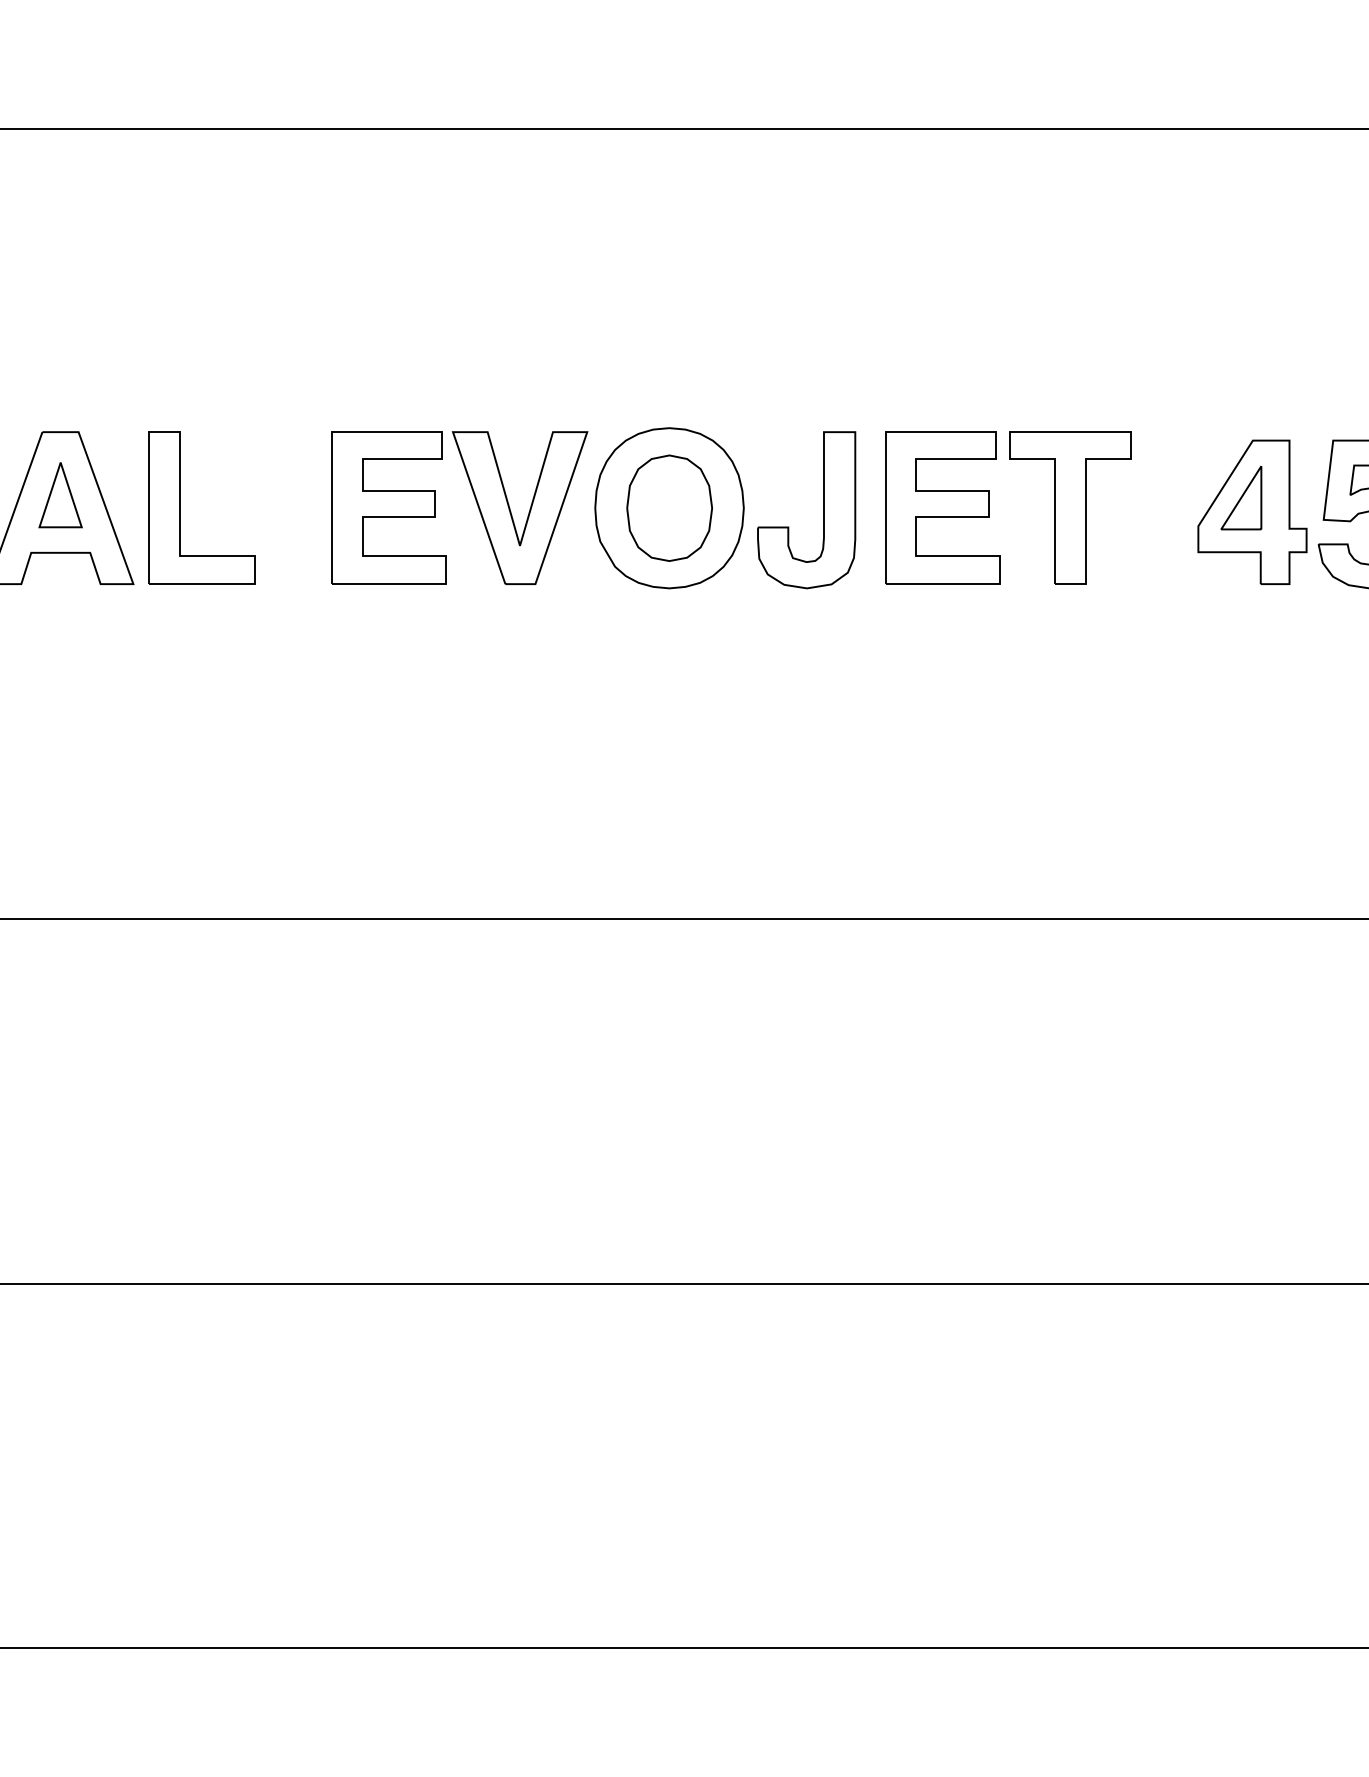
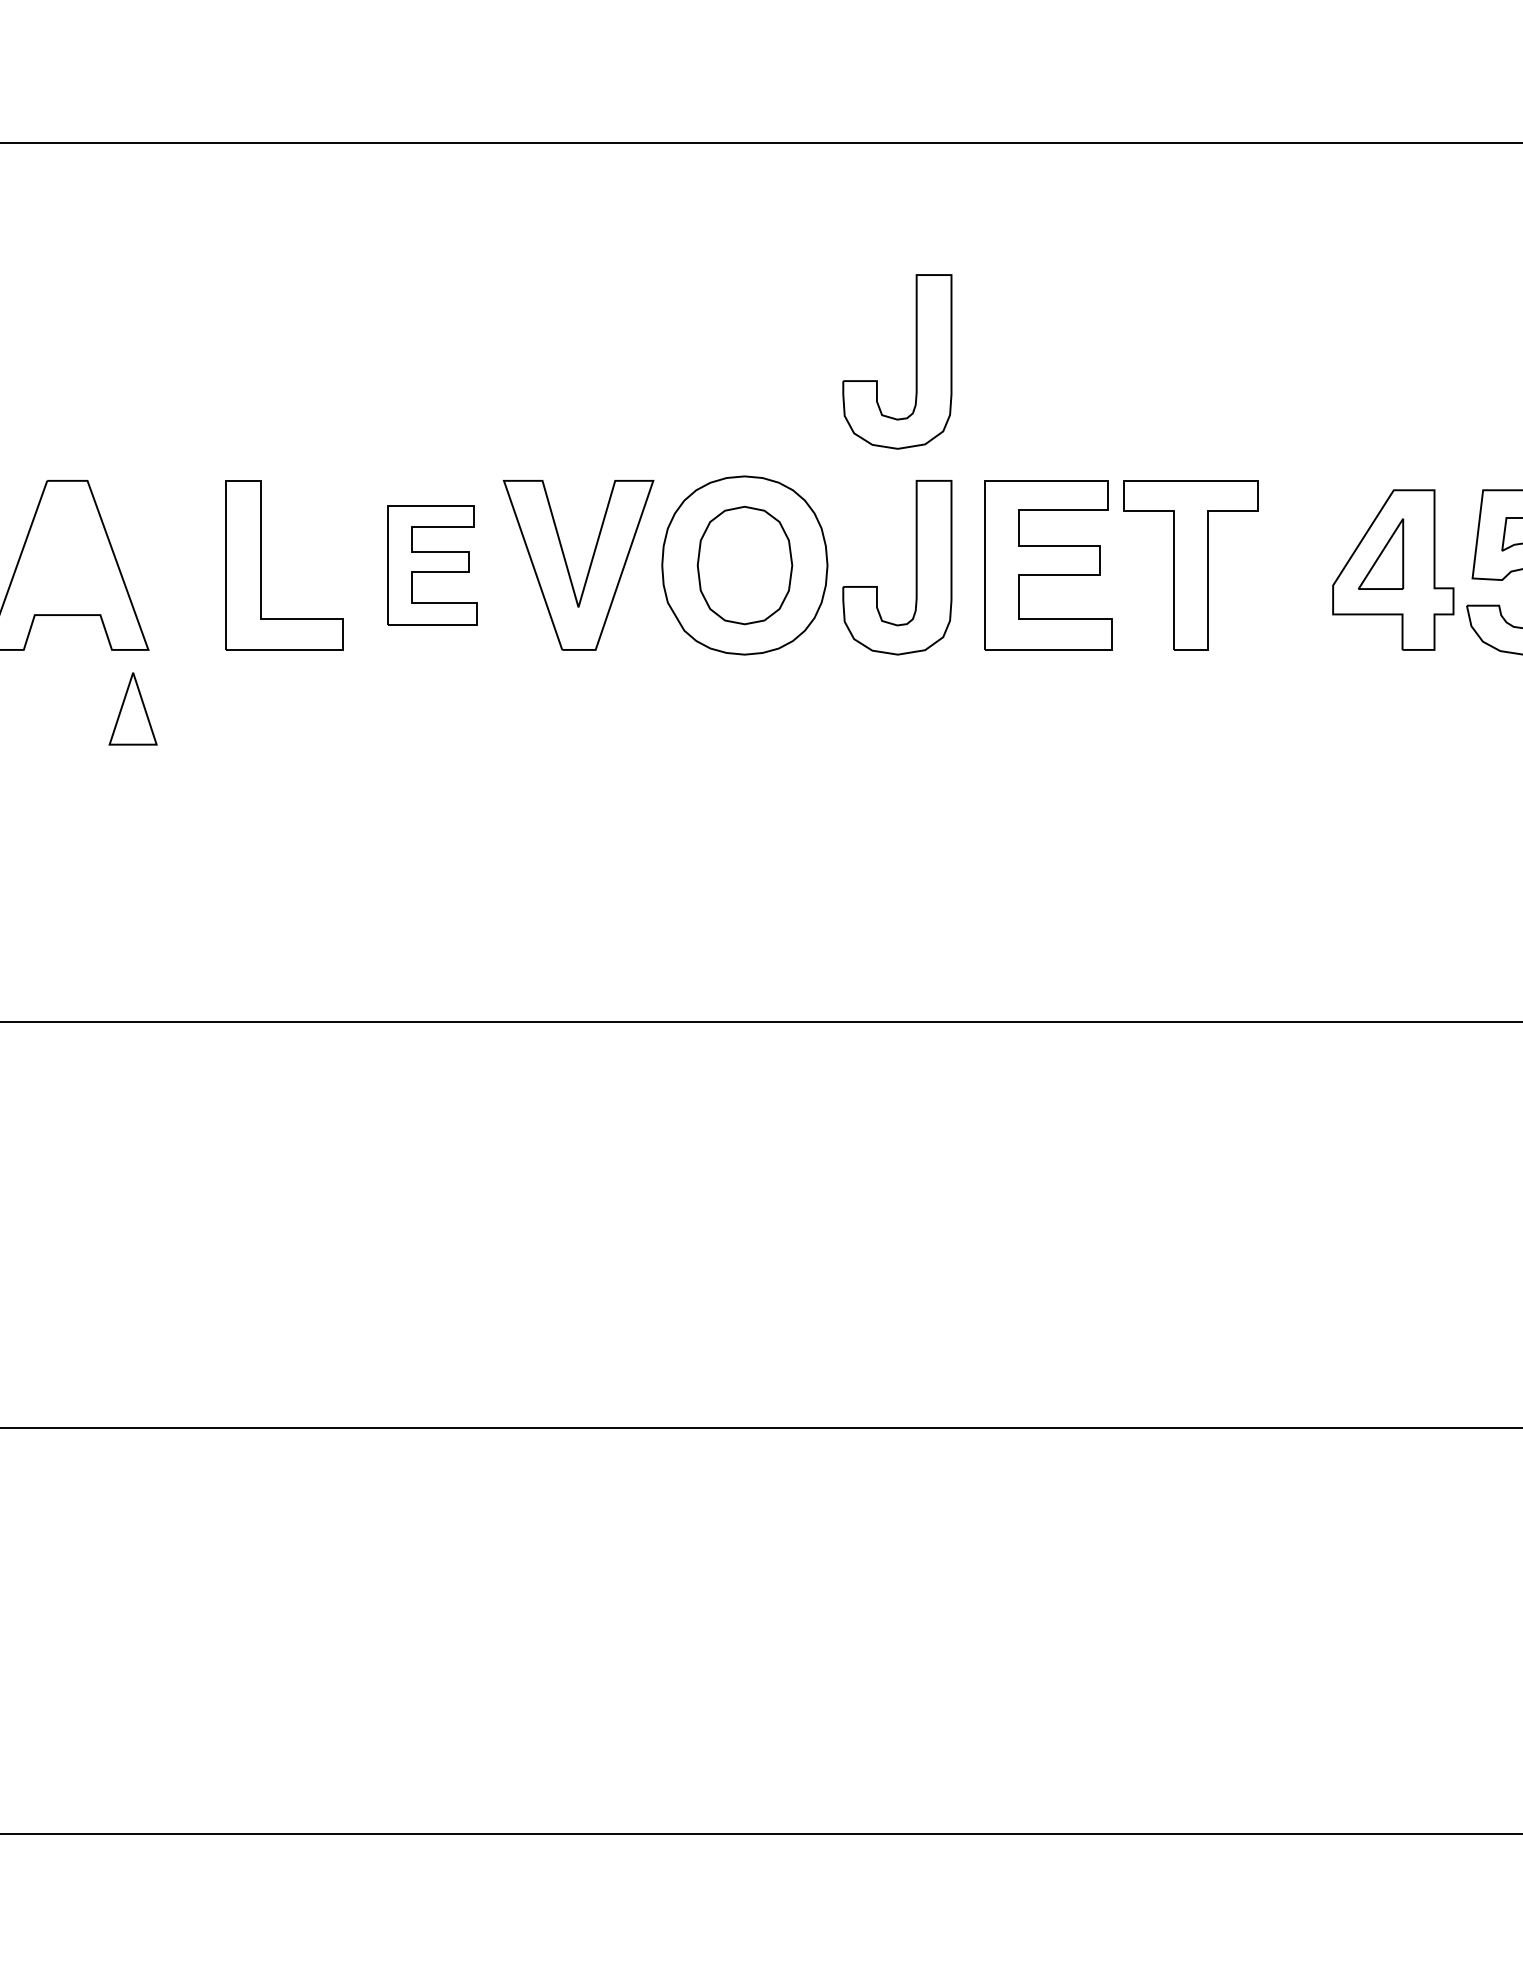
part: (823, 325) -> (916, 362), added
part: (60, 495) -> (132, 709), moved
part: (180, 507) -> (260, 564), moved
part: (388, 507) -> (432, 564), size x0.7

